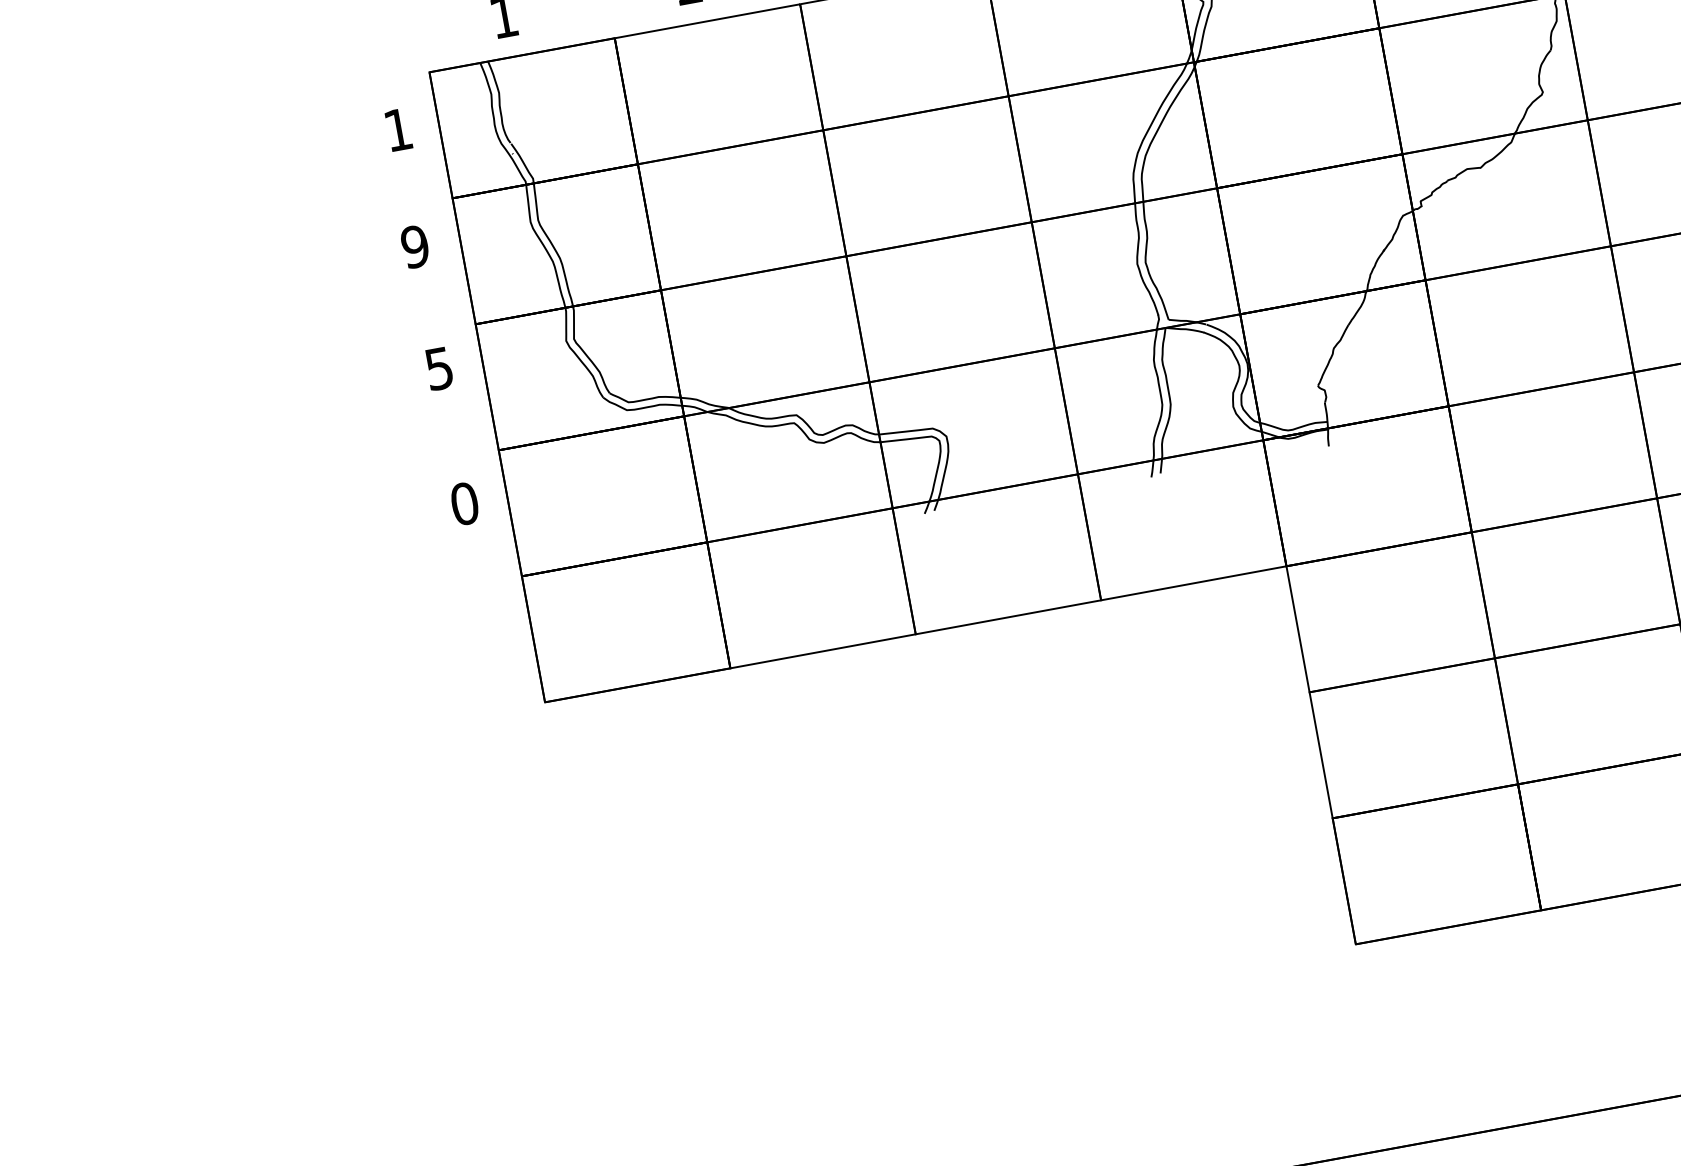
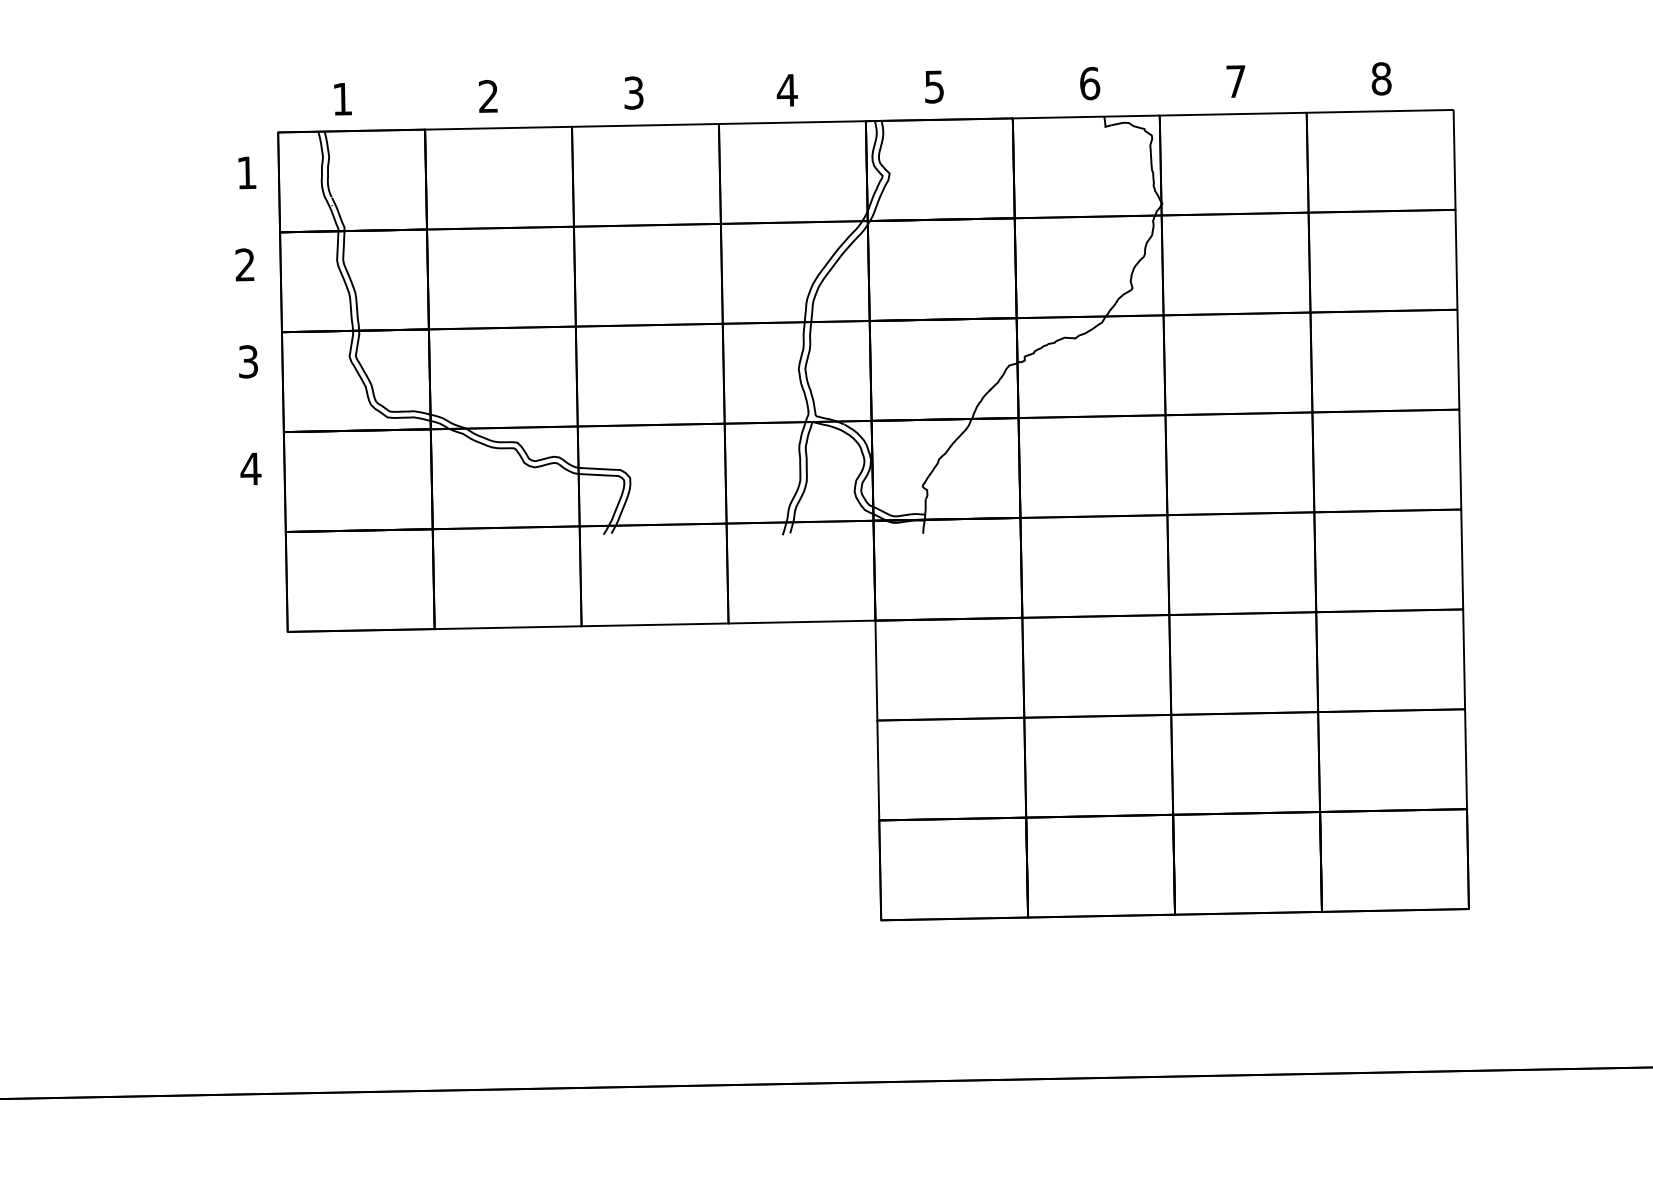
text: (415, 246) -> (245, 264), 9 -> 2
text: (439, 368) -> (248, 361), 5 -> 3
text: (464, 503) -> (250, 468), 0 -> 4

